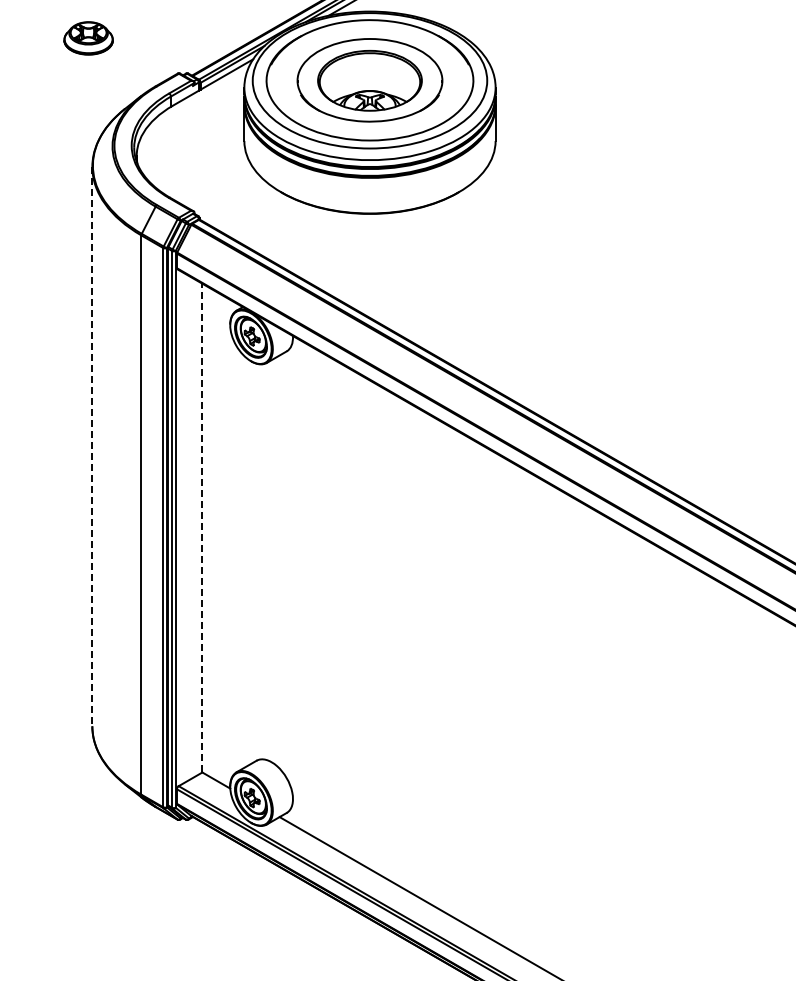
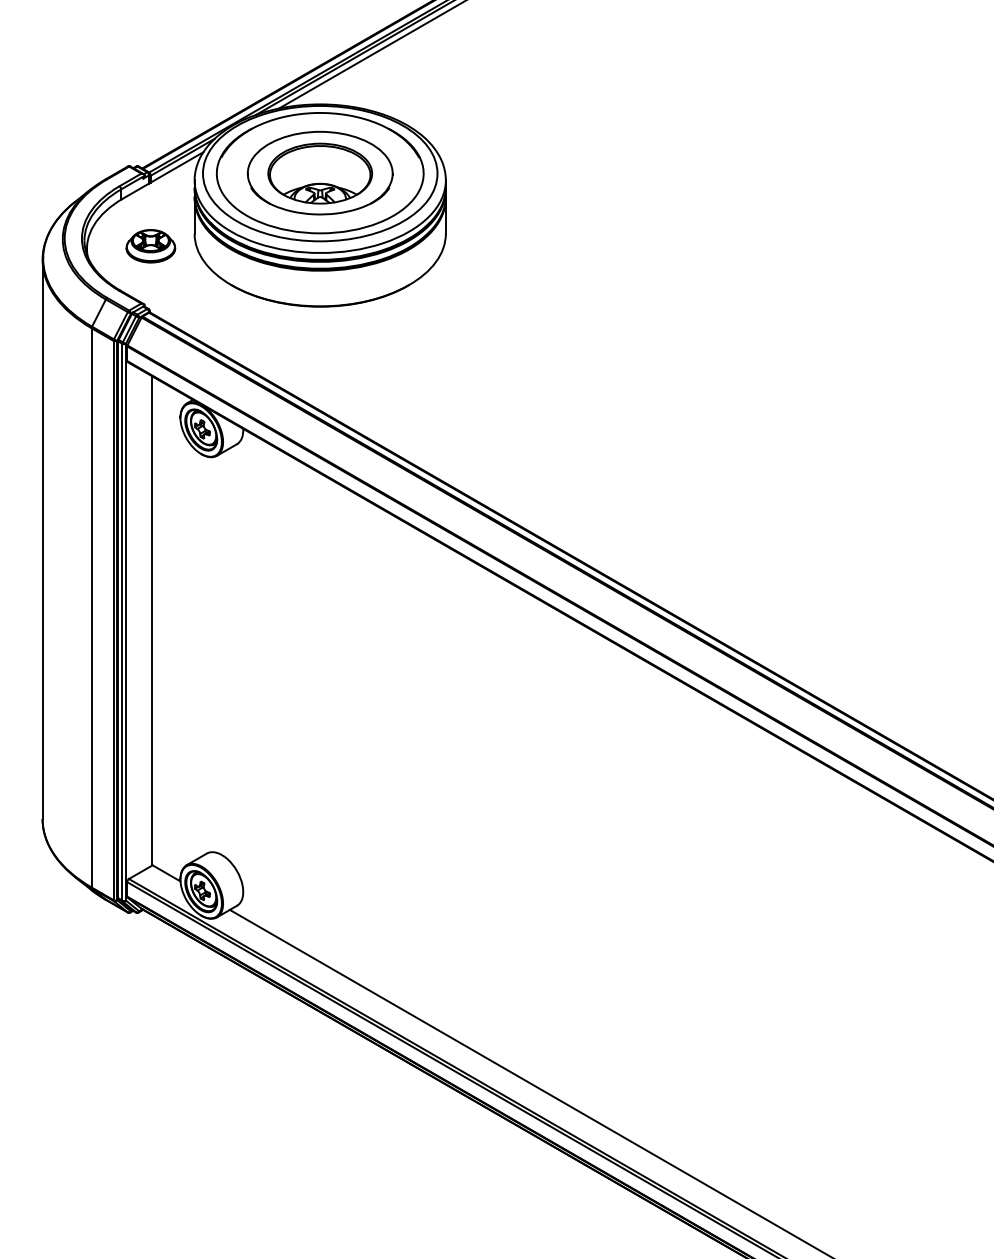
part: (88, 38) -> (150, 246), moved
line: (92, 446) -> (42, 539), dashed -> solid
line: (202, 527) -> (152, 620), dashed -> solid

